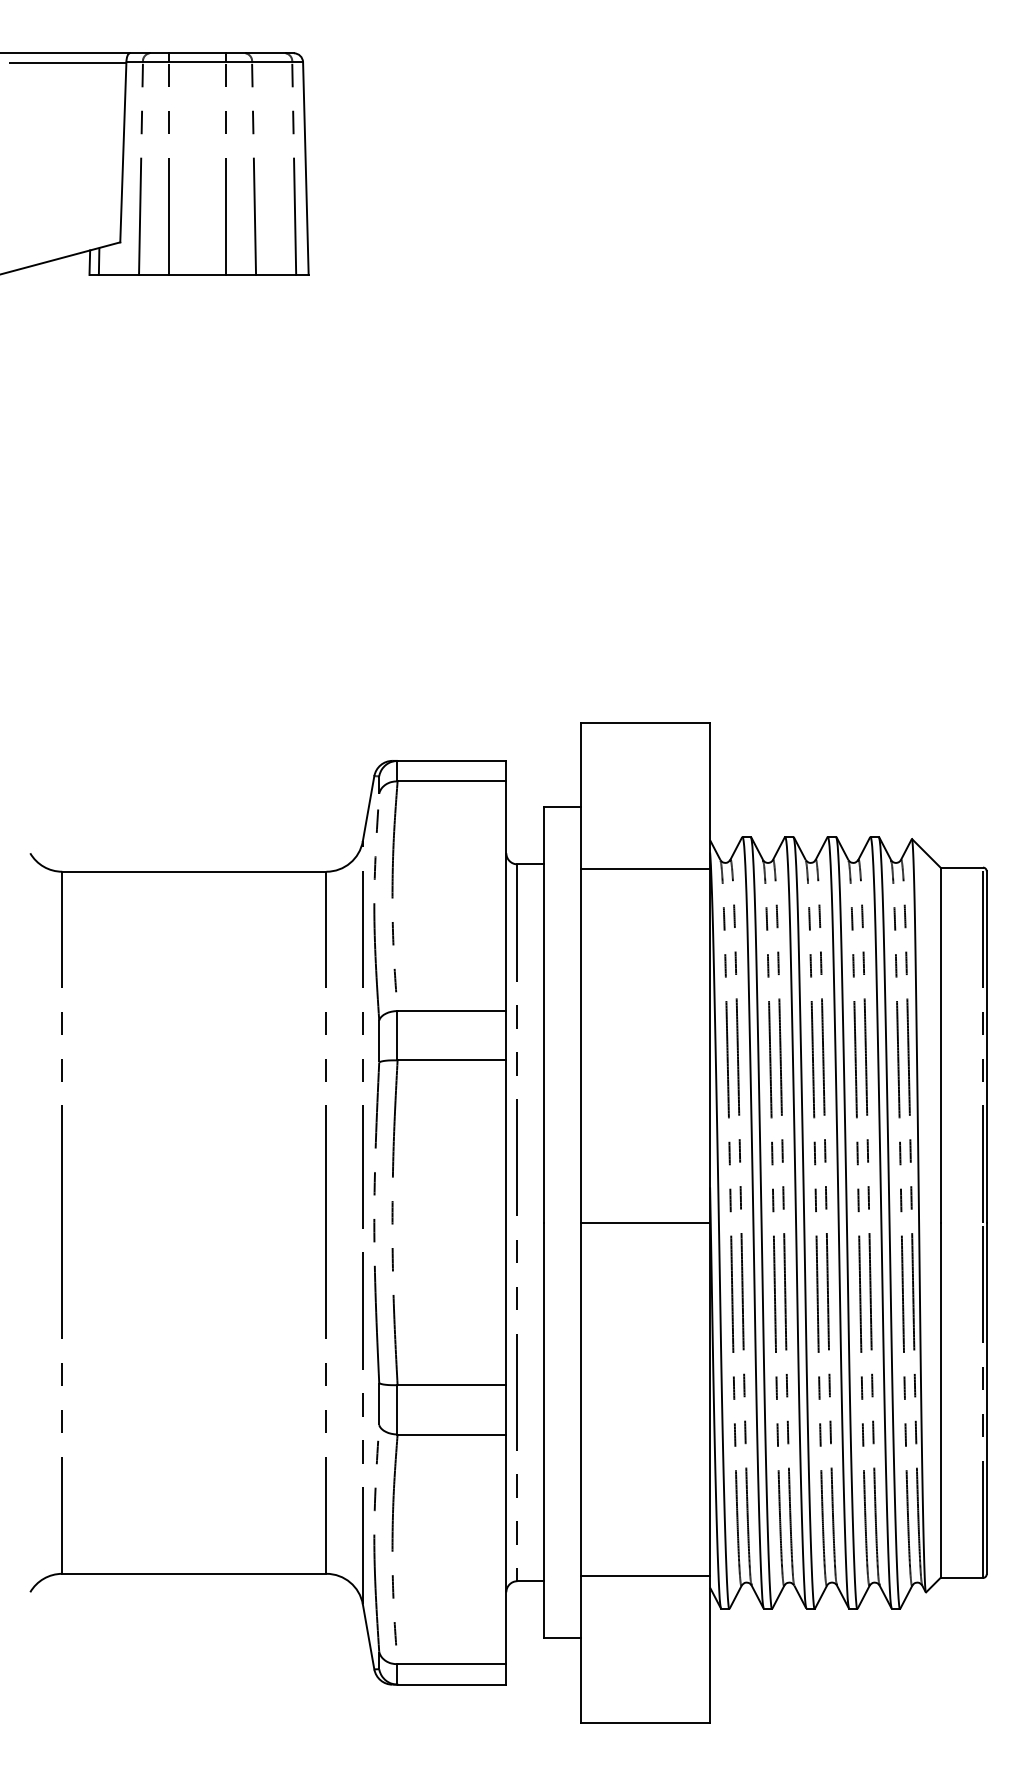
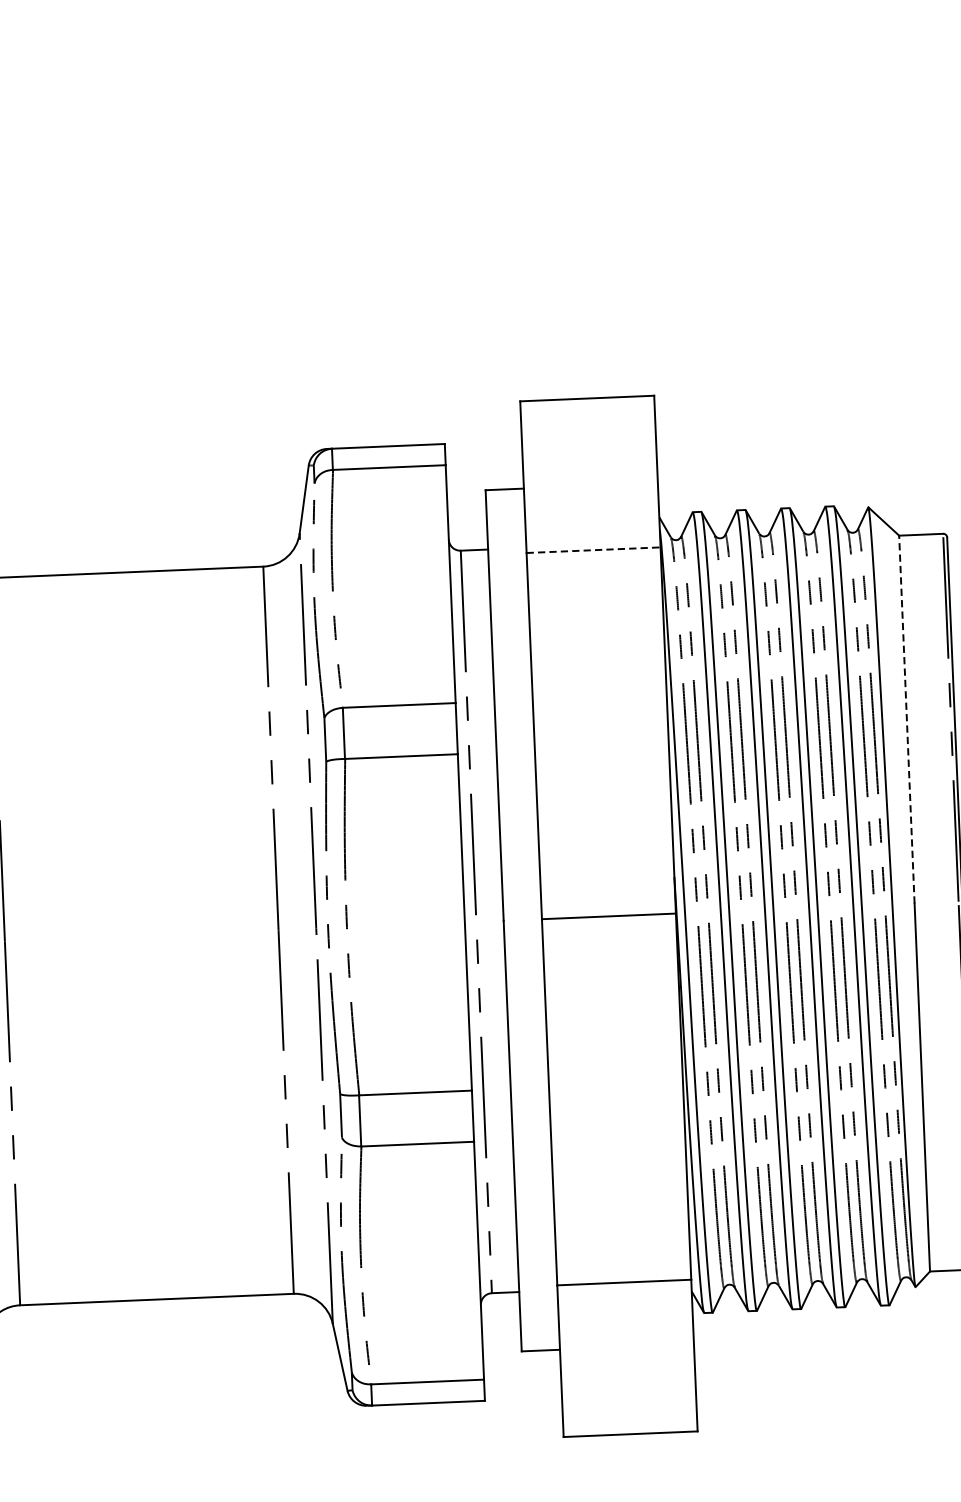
line: (645, 869) -> (593, 550), solid -> dashed
line: (940, 1045) -> (906, 719), solid -> dashed

